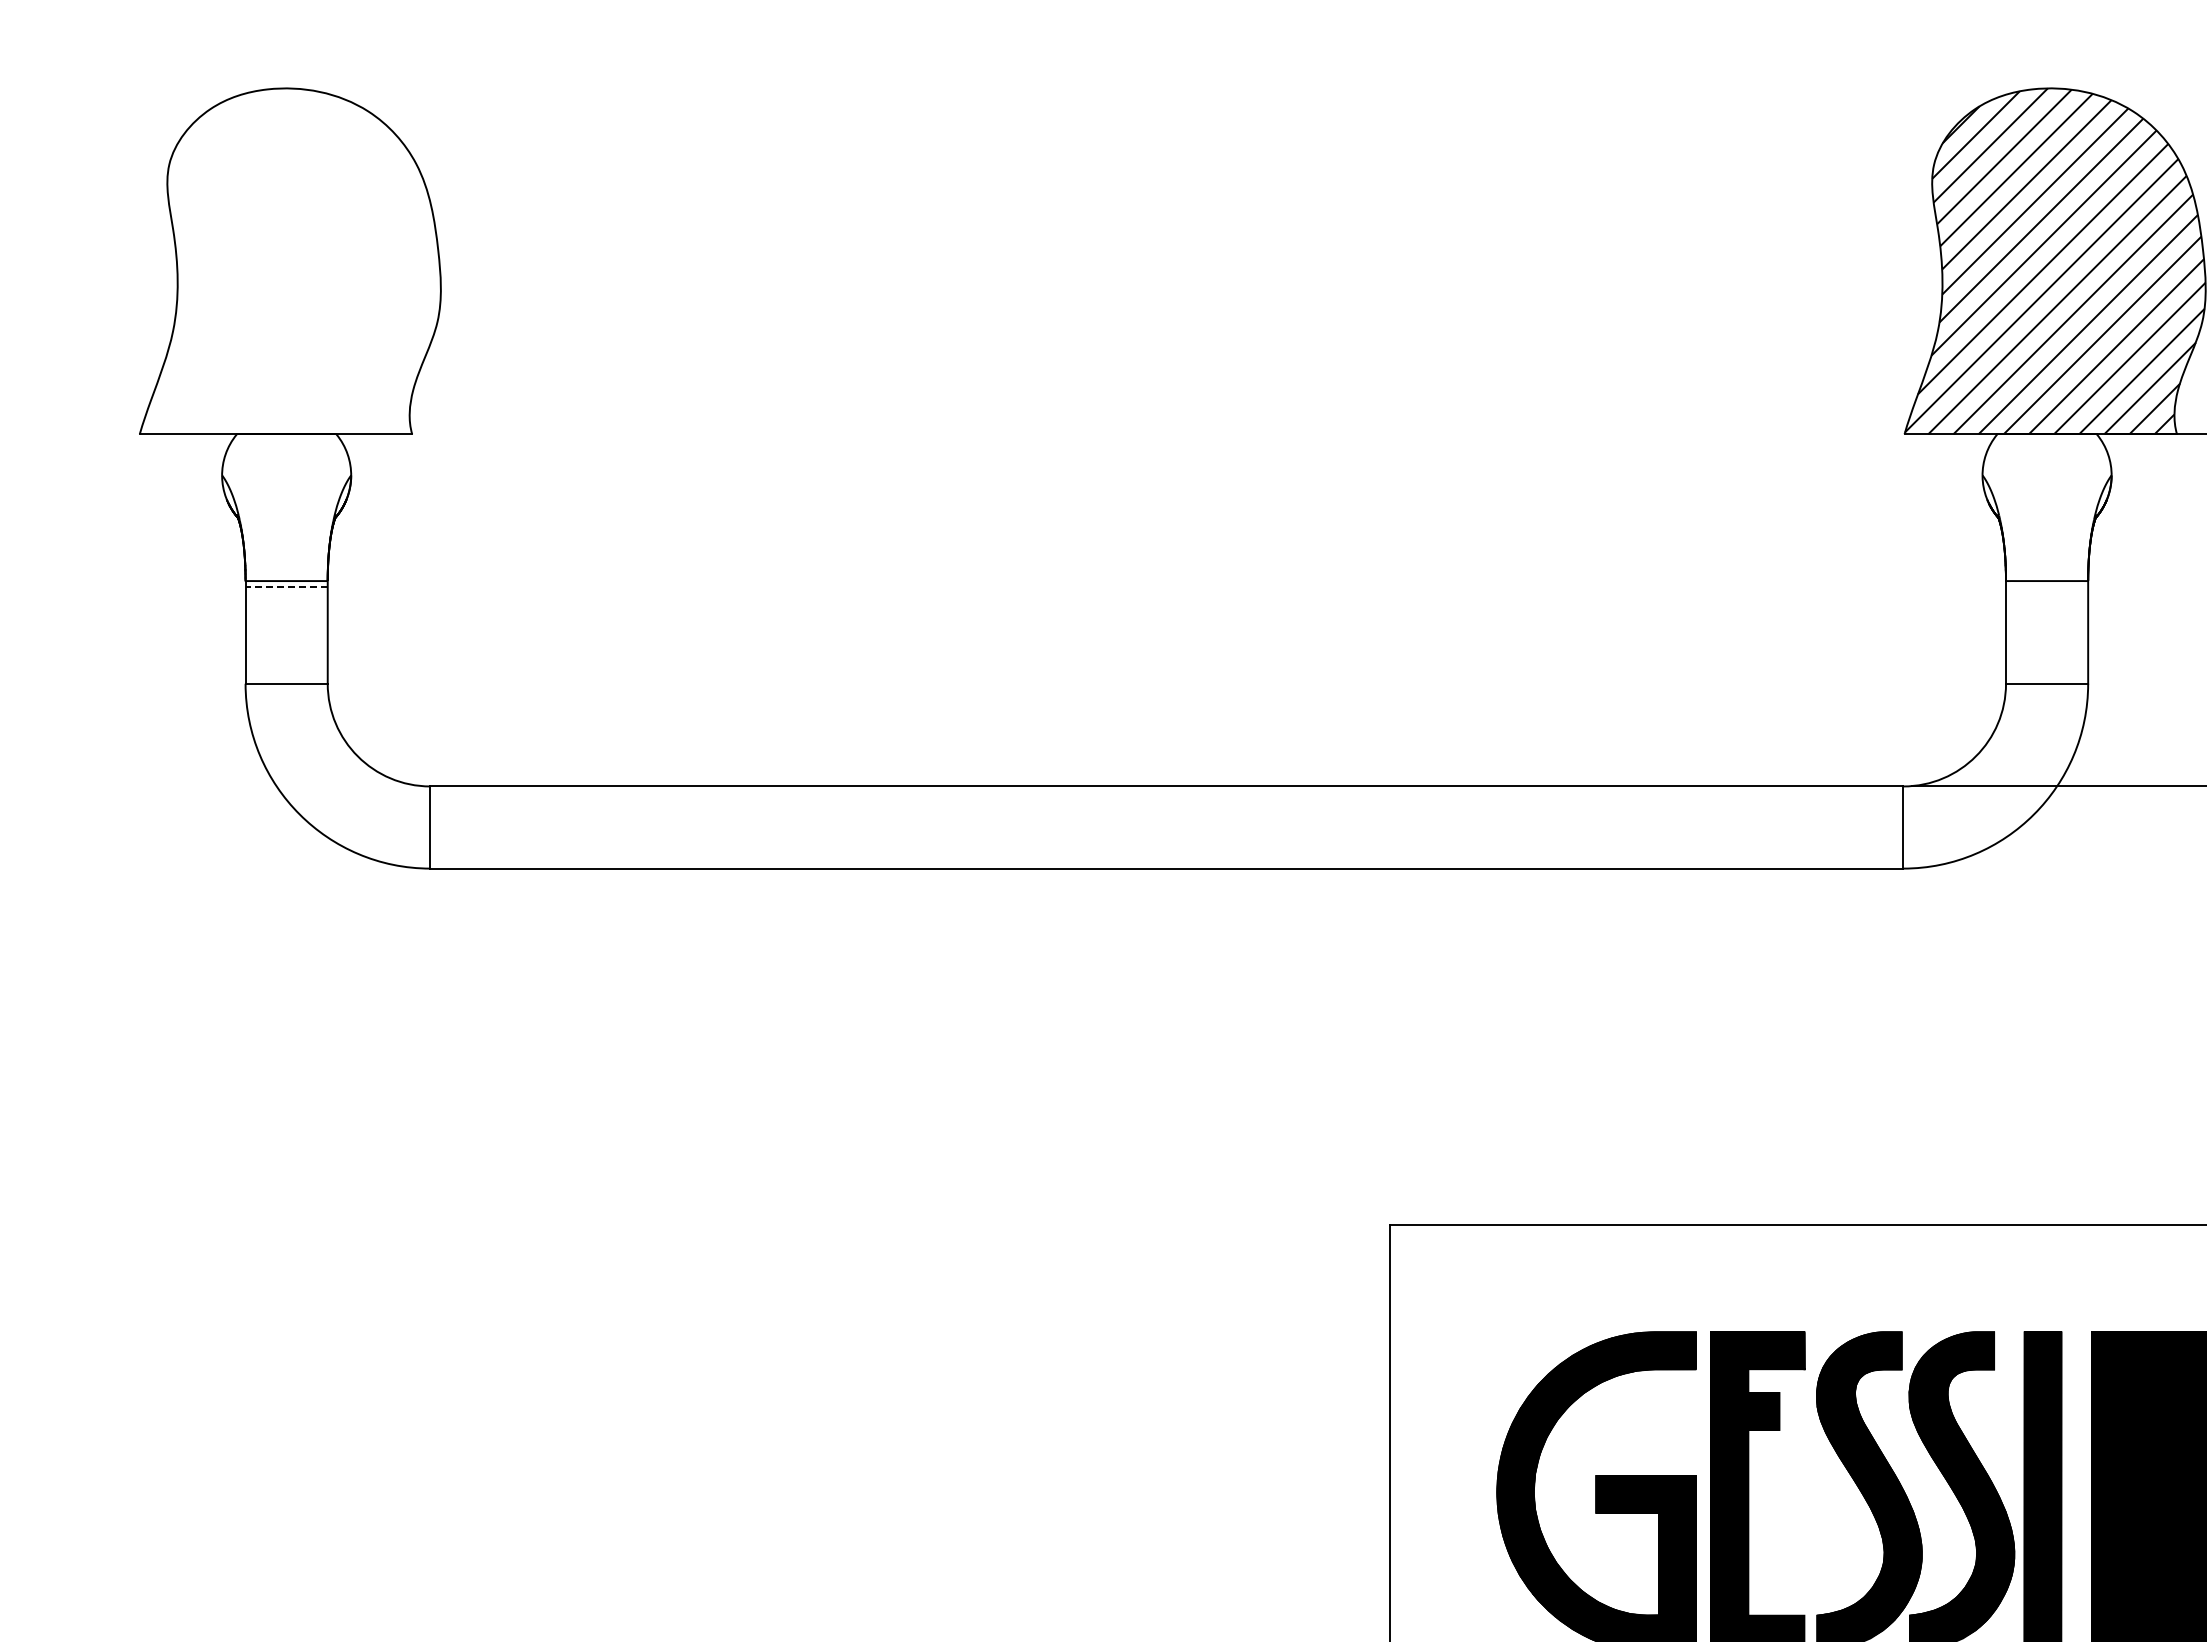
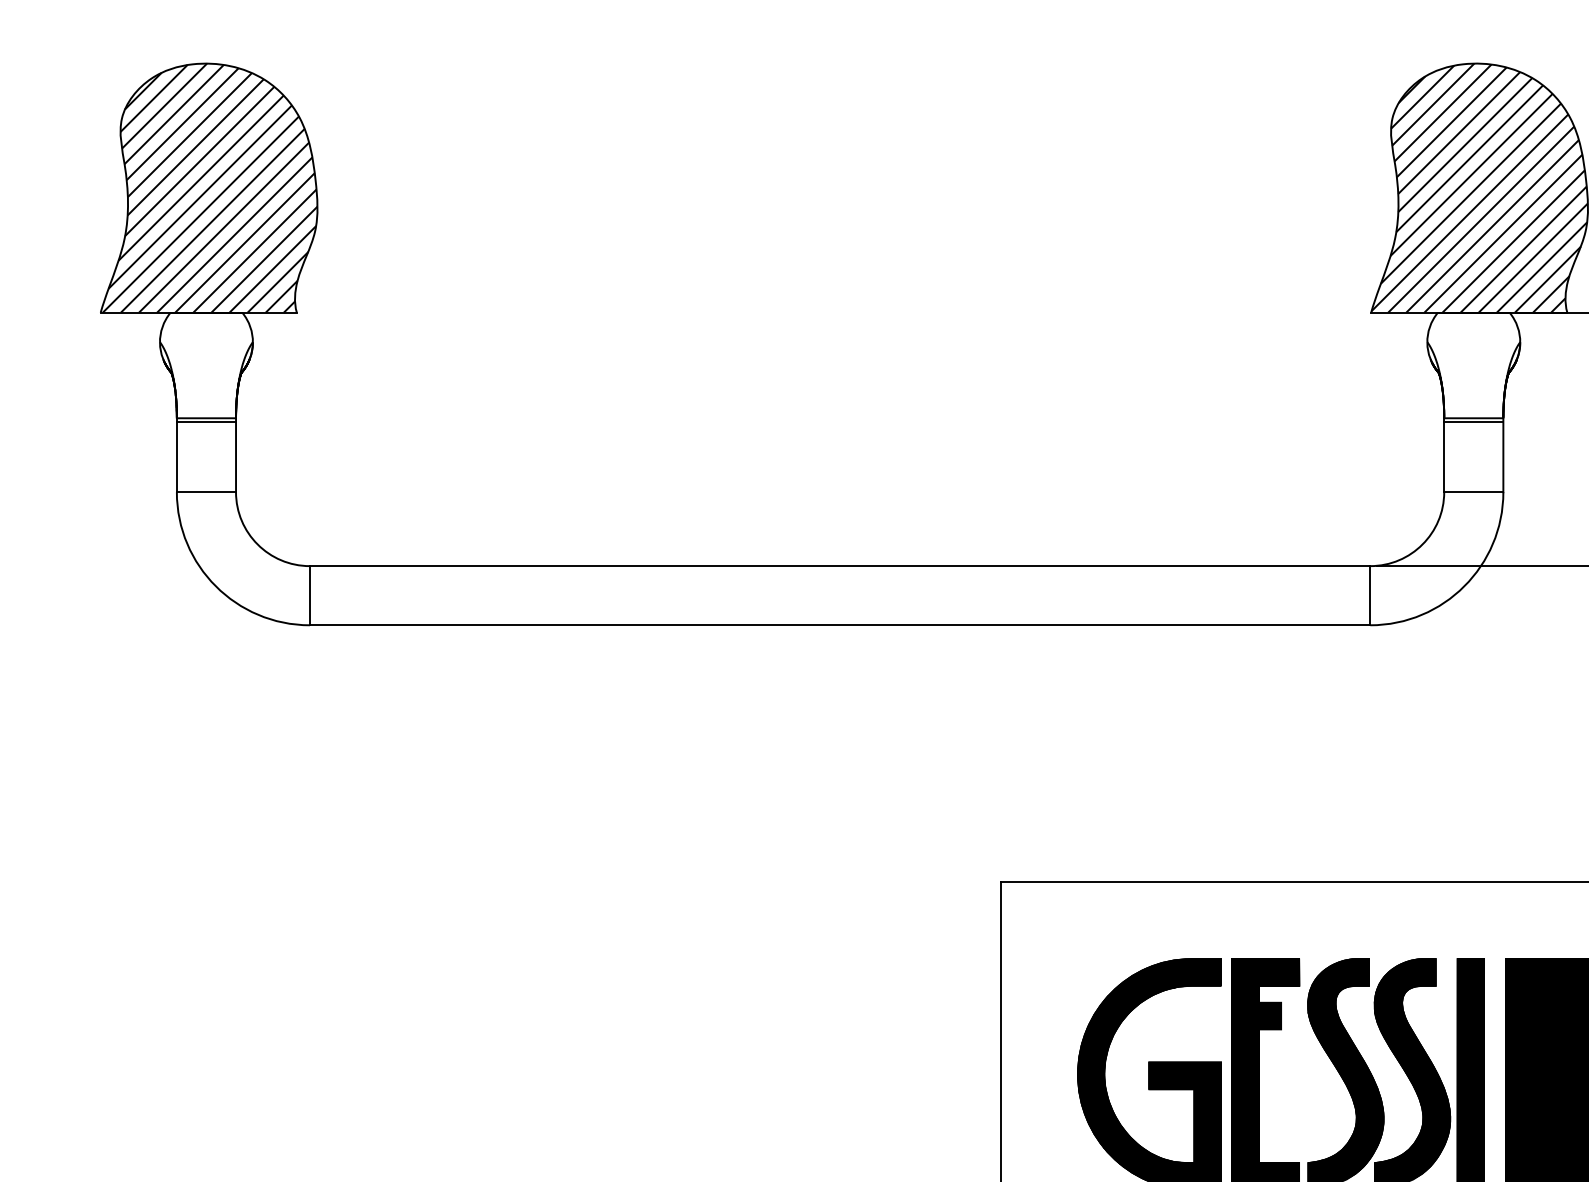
hatch: (291, 261) -> (209, 188), added
line: (286, 586) -> (206, 422), dashed -> solid
line: (2047, 586) -> (1474, 422), added

